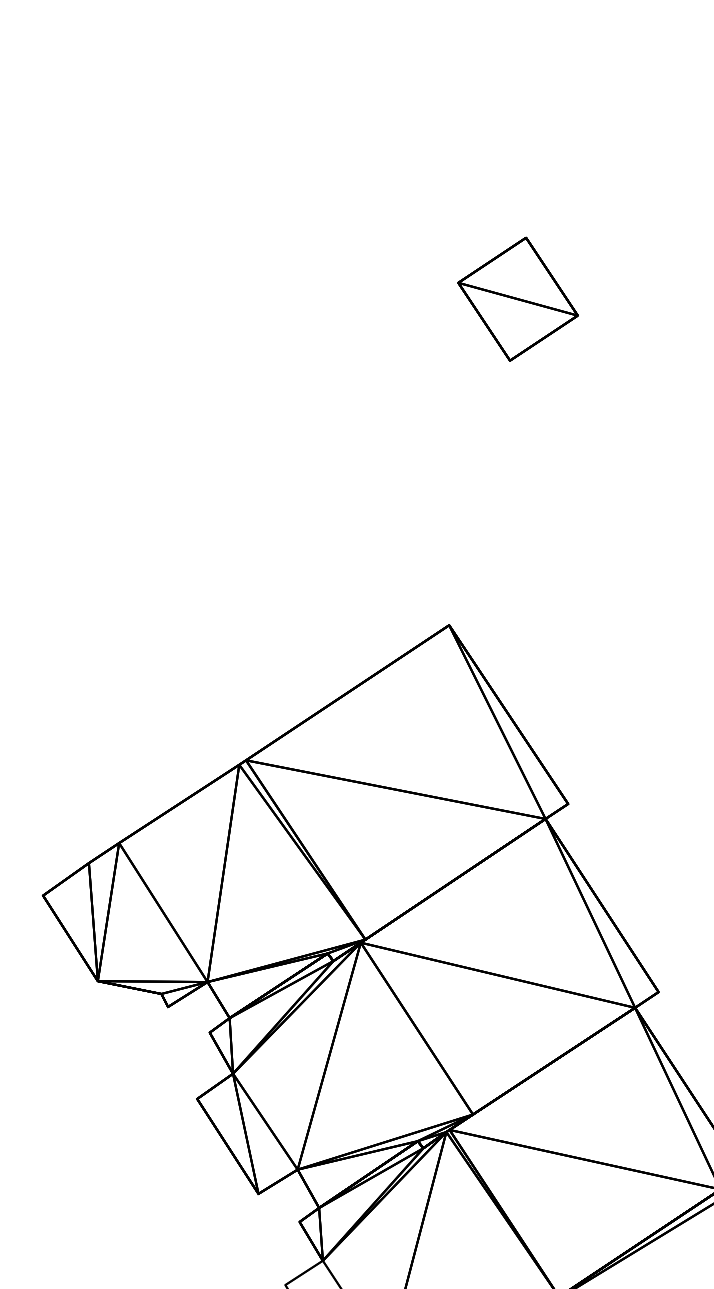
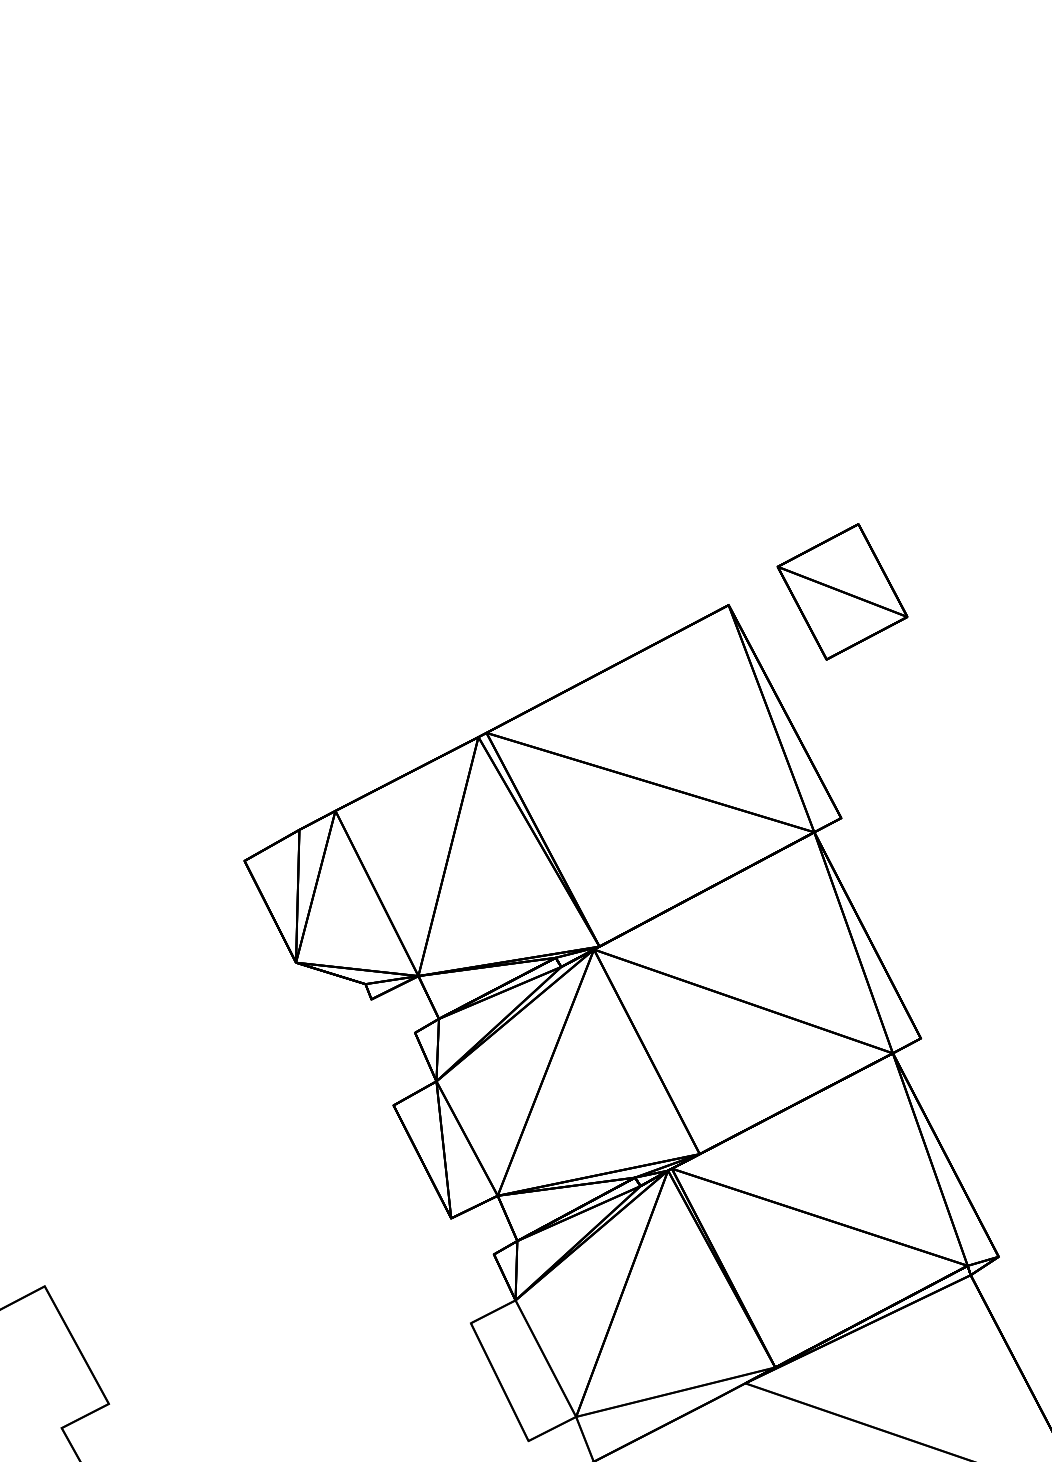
part: (517, 298) -> (842, 591), moved

